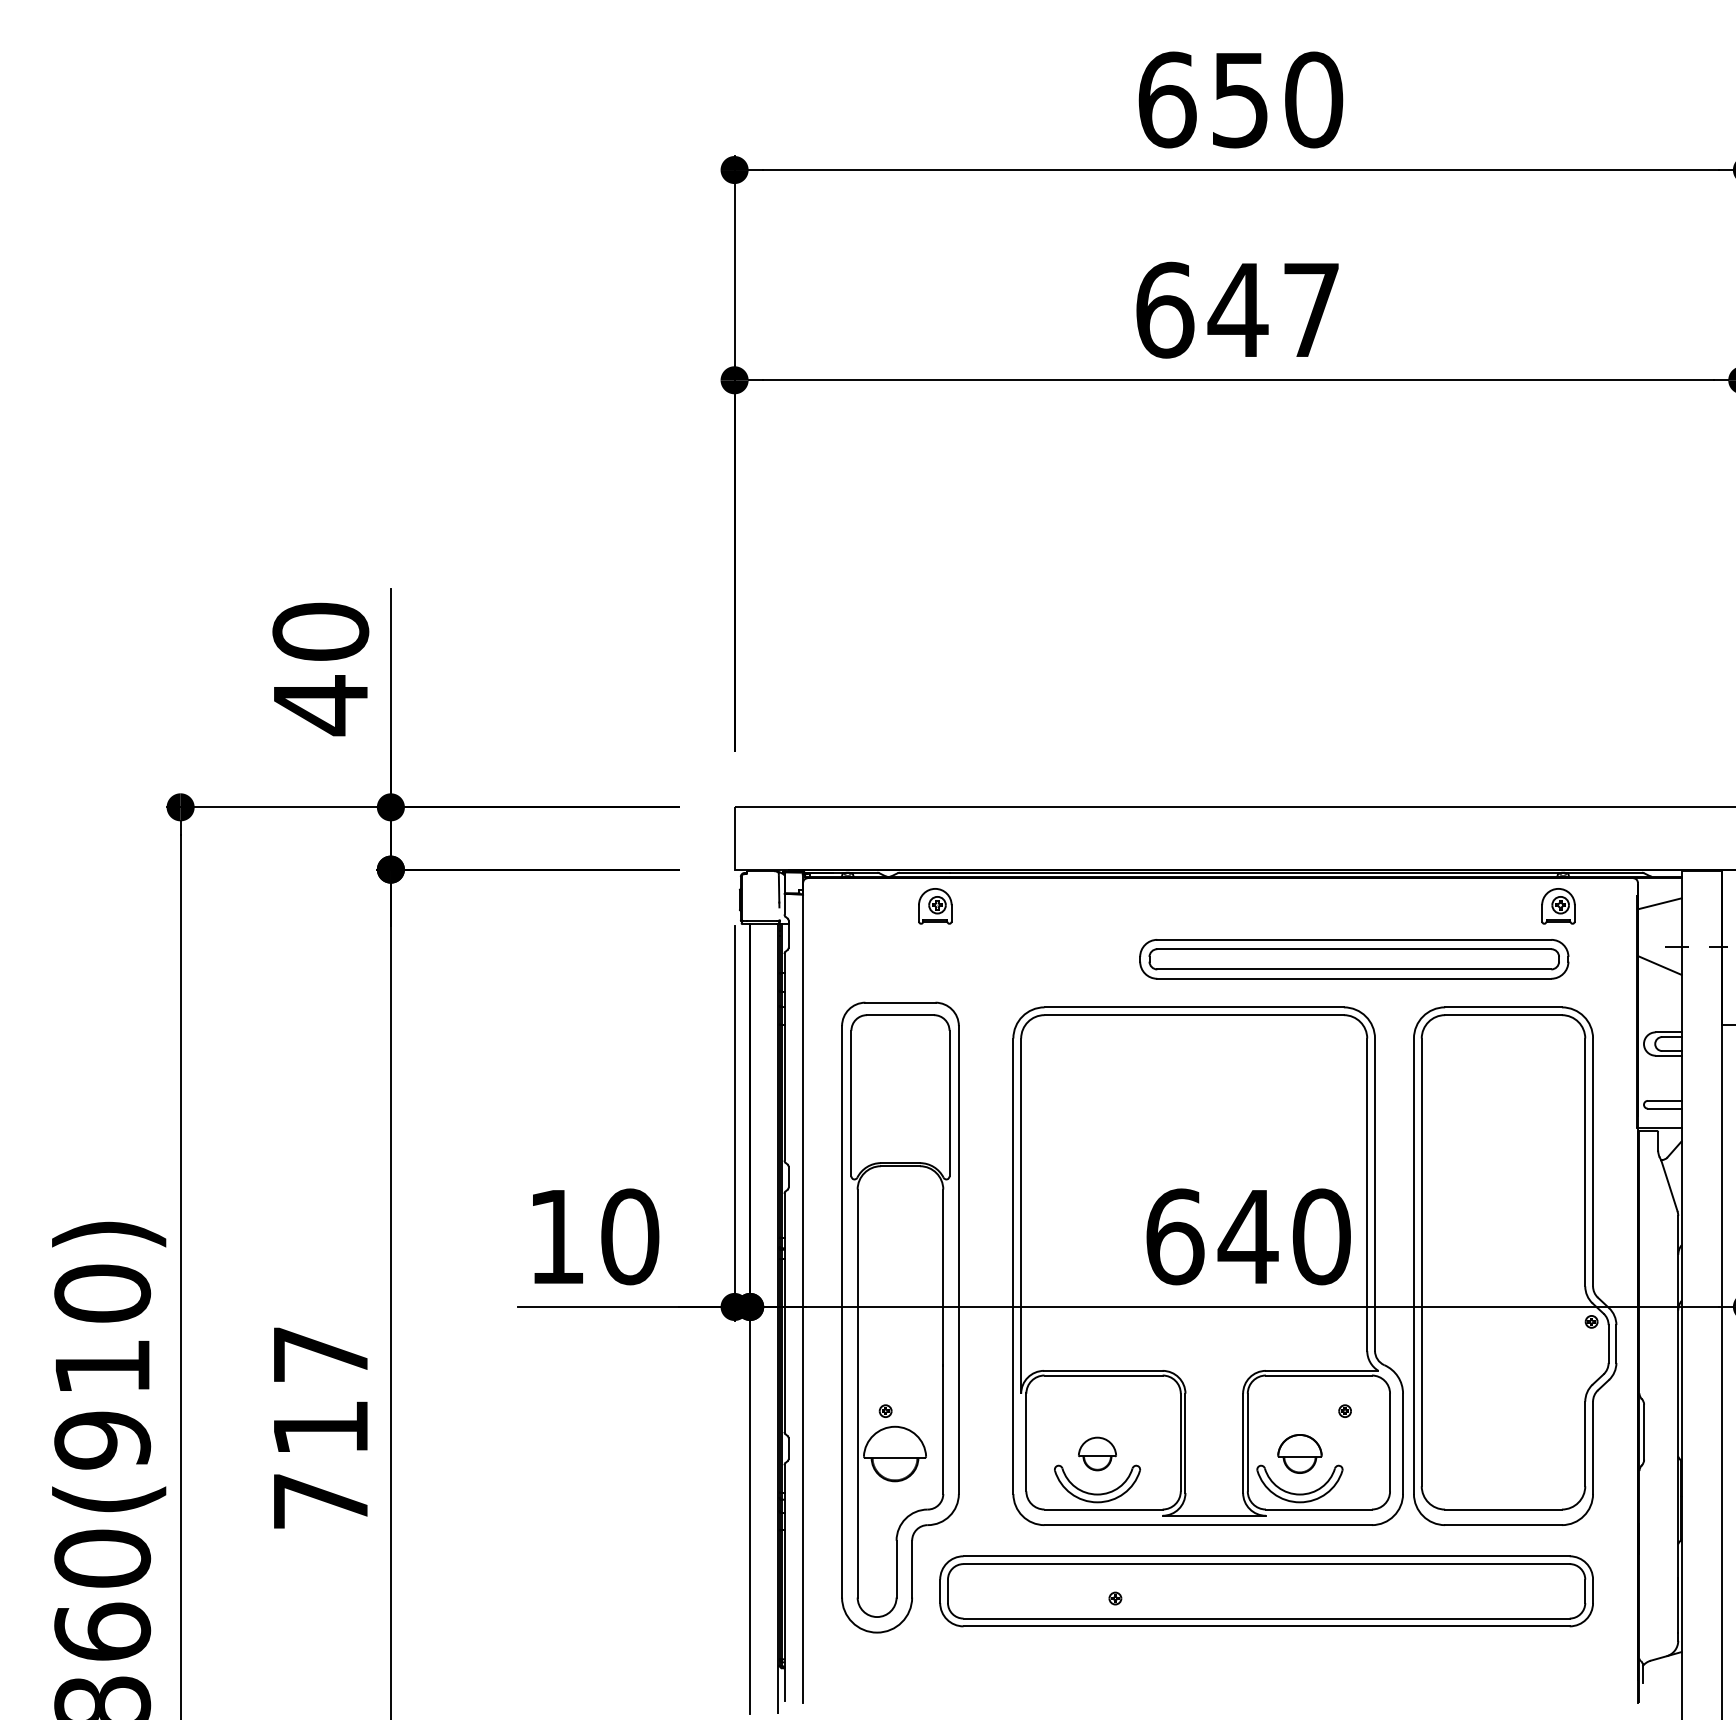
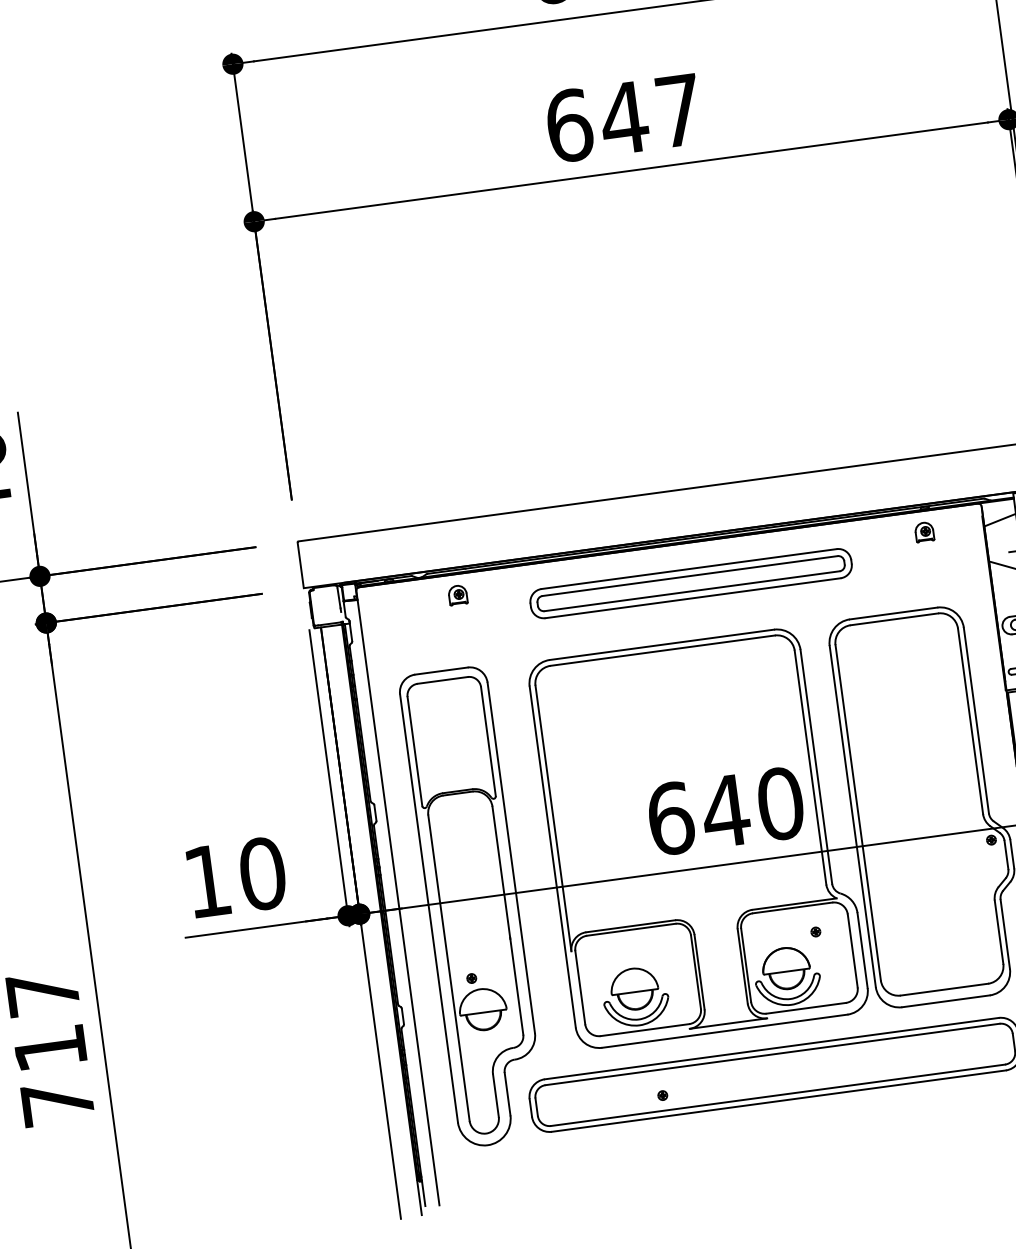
part: (935, 905) -> (457, 594), size x0.71
part: (1558, 905) -> (924, 531), size x0.71
part: (1354, 959) -> (691, 583), moved
part: (1097, 1453) -> (634, 988), size x1.67
part: (1299, 1453) -> (785, 968), size x1.43

